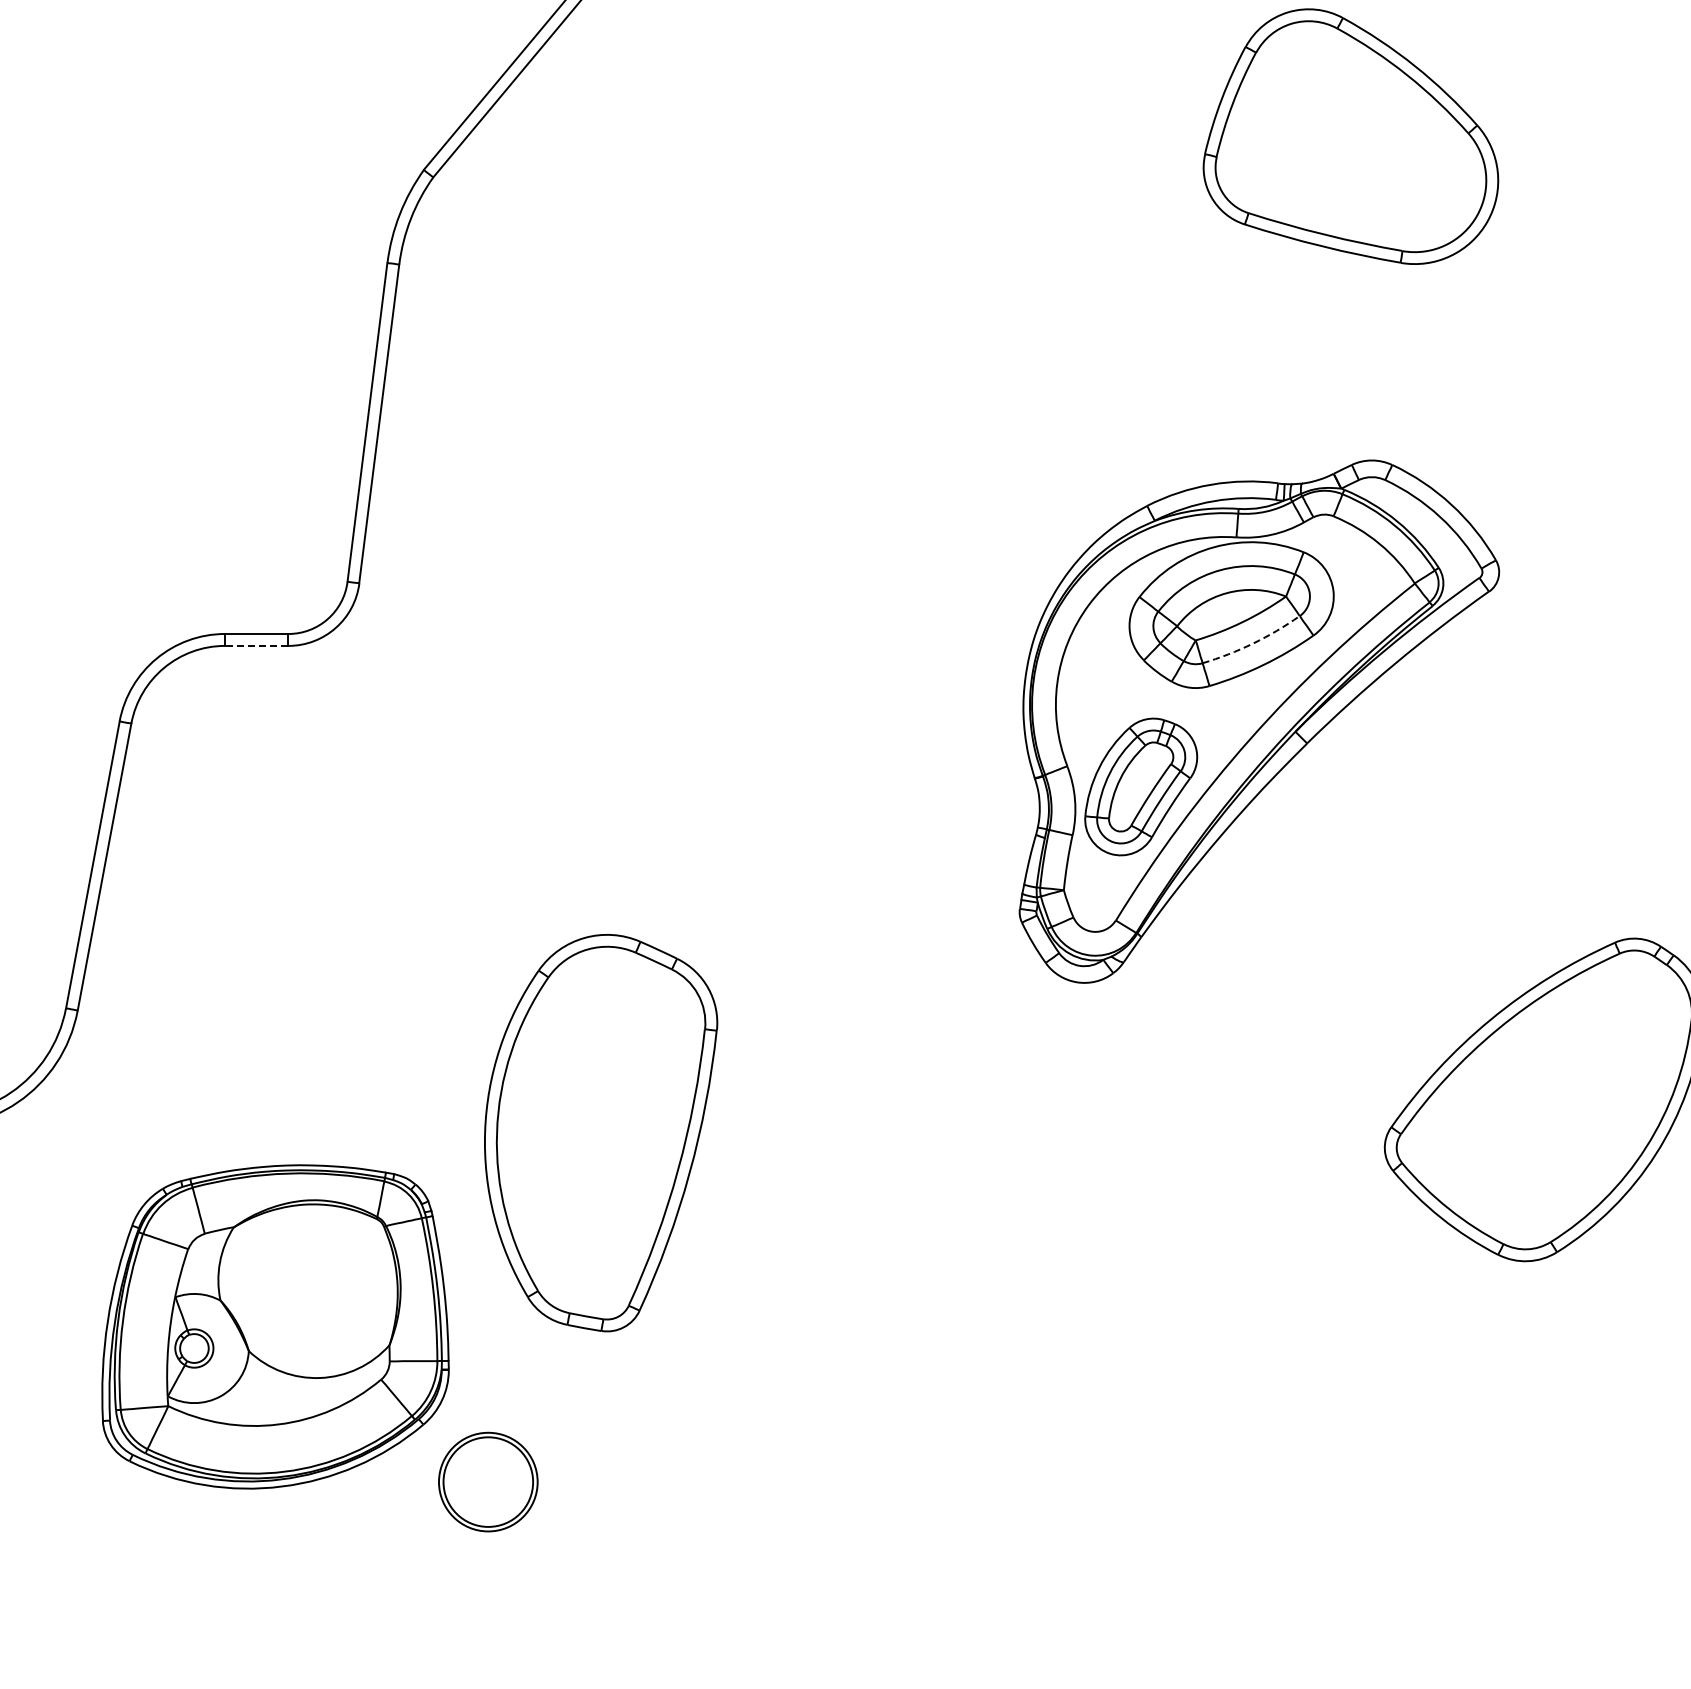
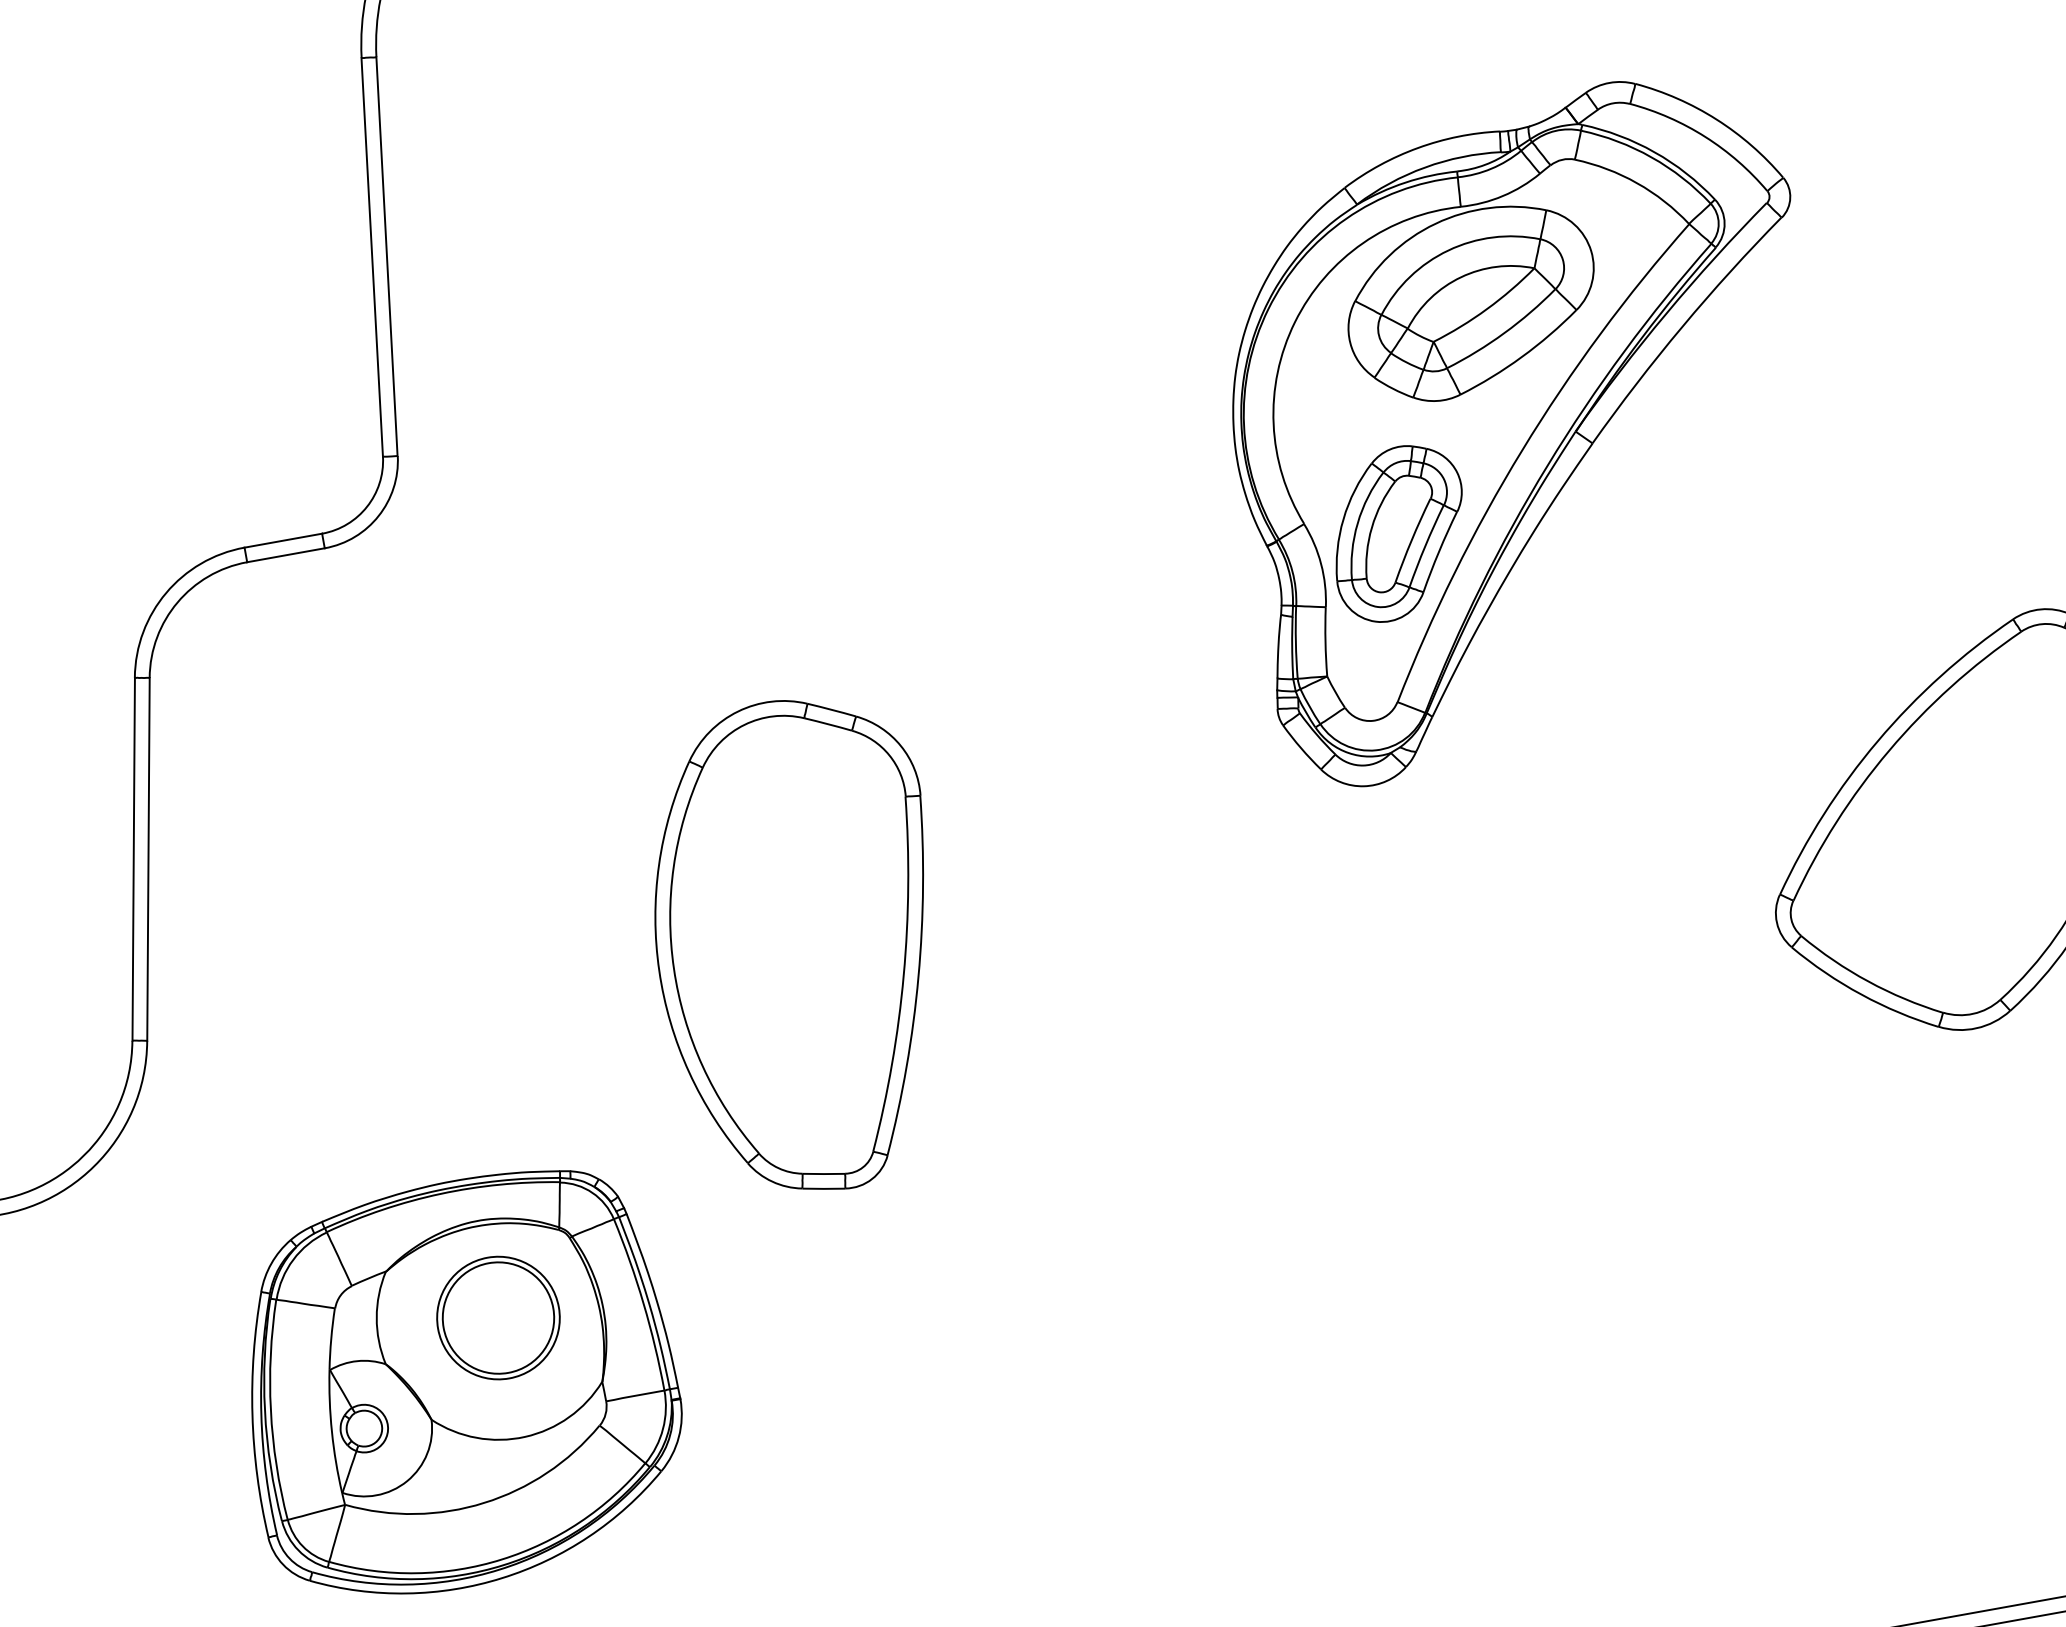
arc: (1253, 643) -> (1504, 332), dashed -> solid
line: (256, 645) -> (285, 554), dashed -> solid
part: (601, 1133) -> (801, 946), moved
part: (488, 1481) -> (498, 1317), moved

